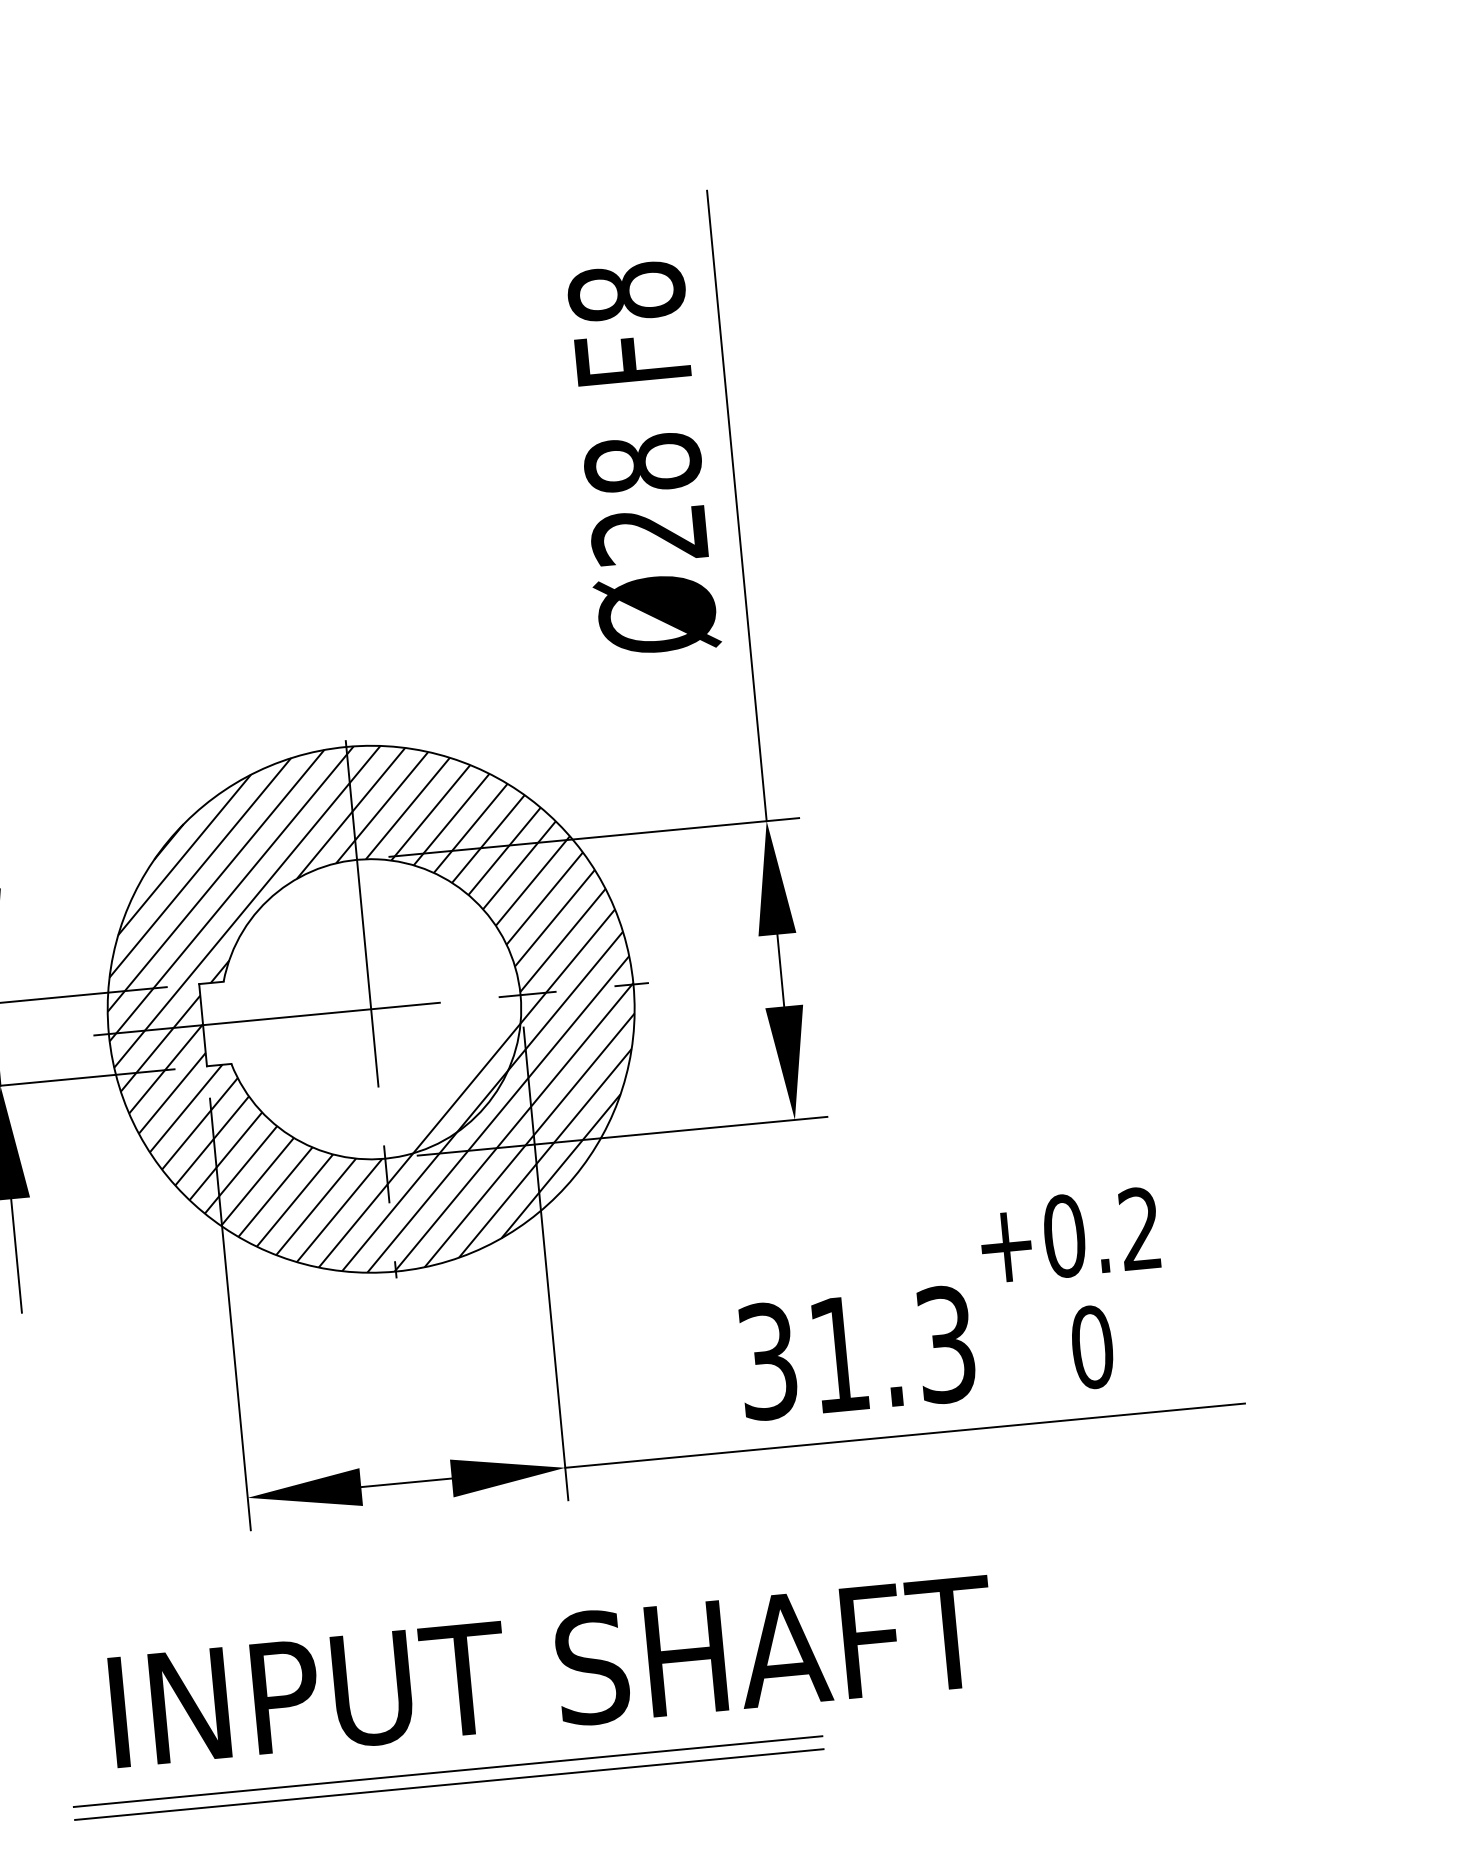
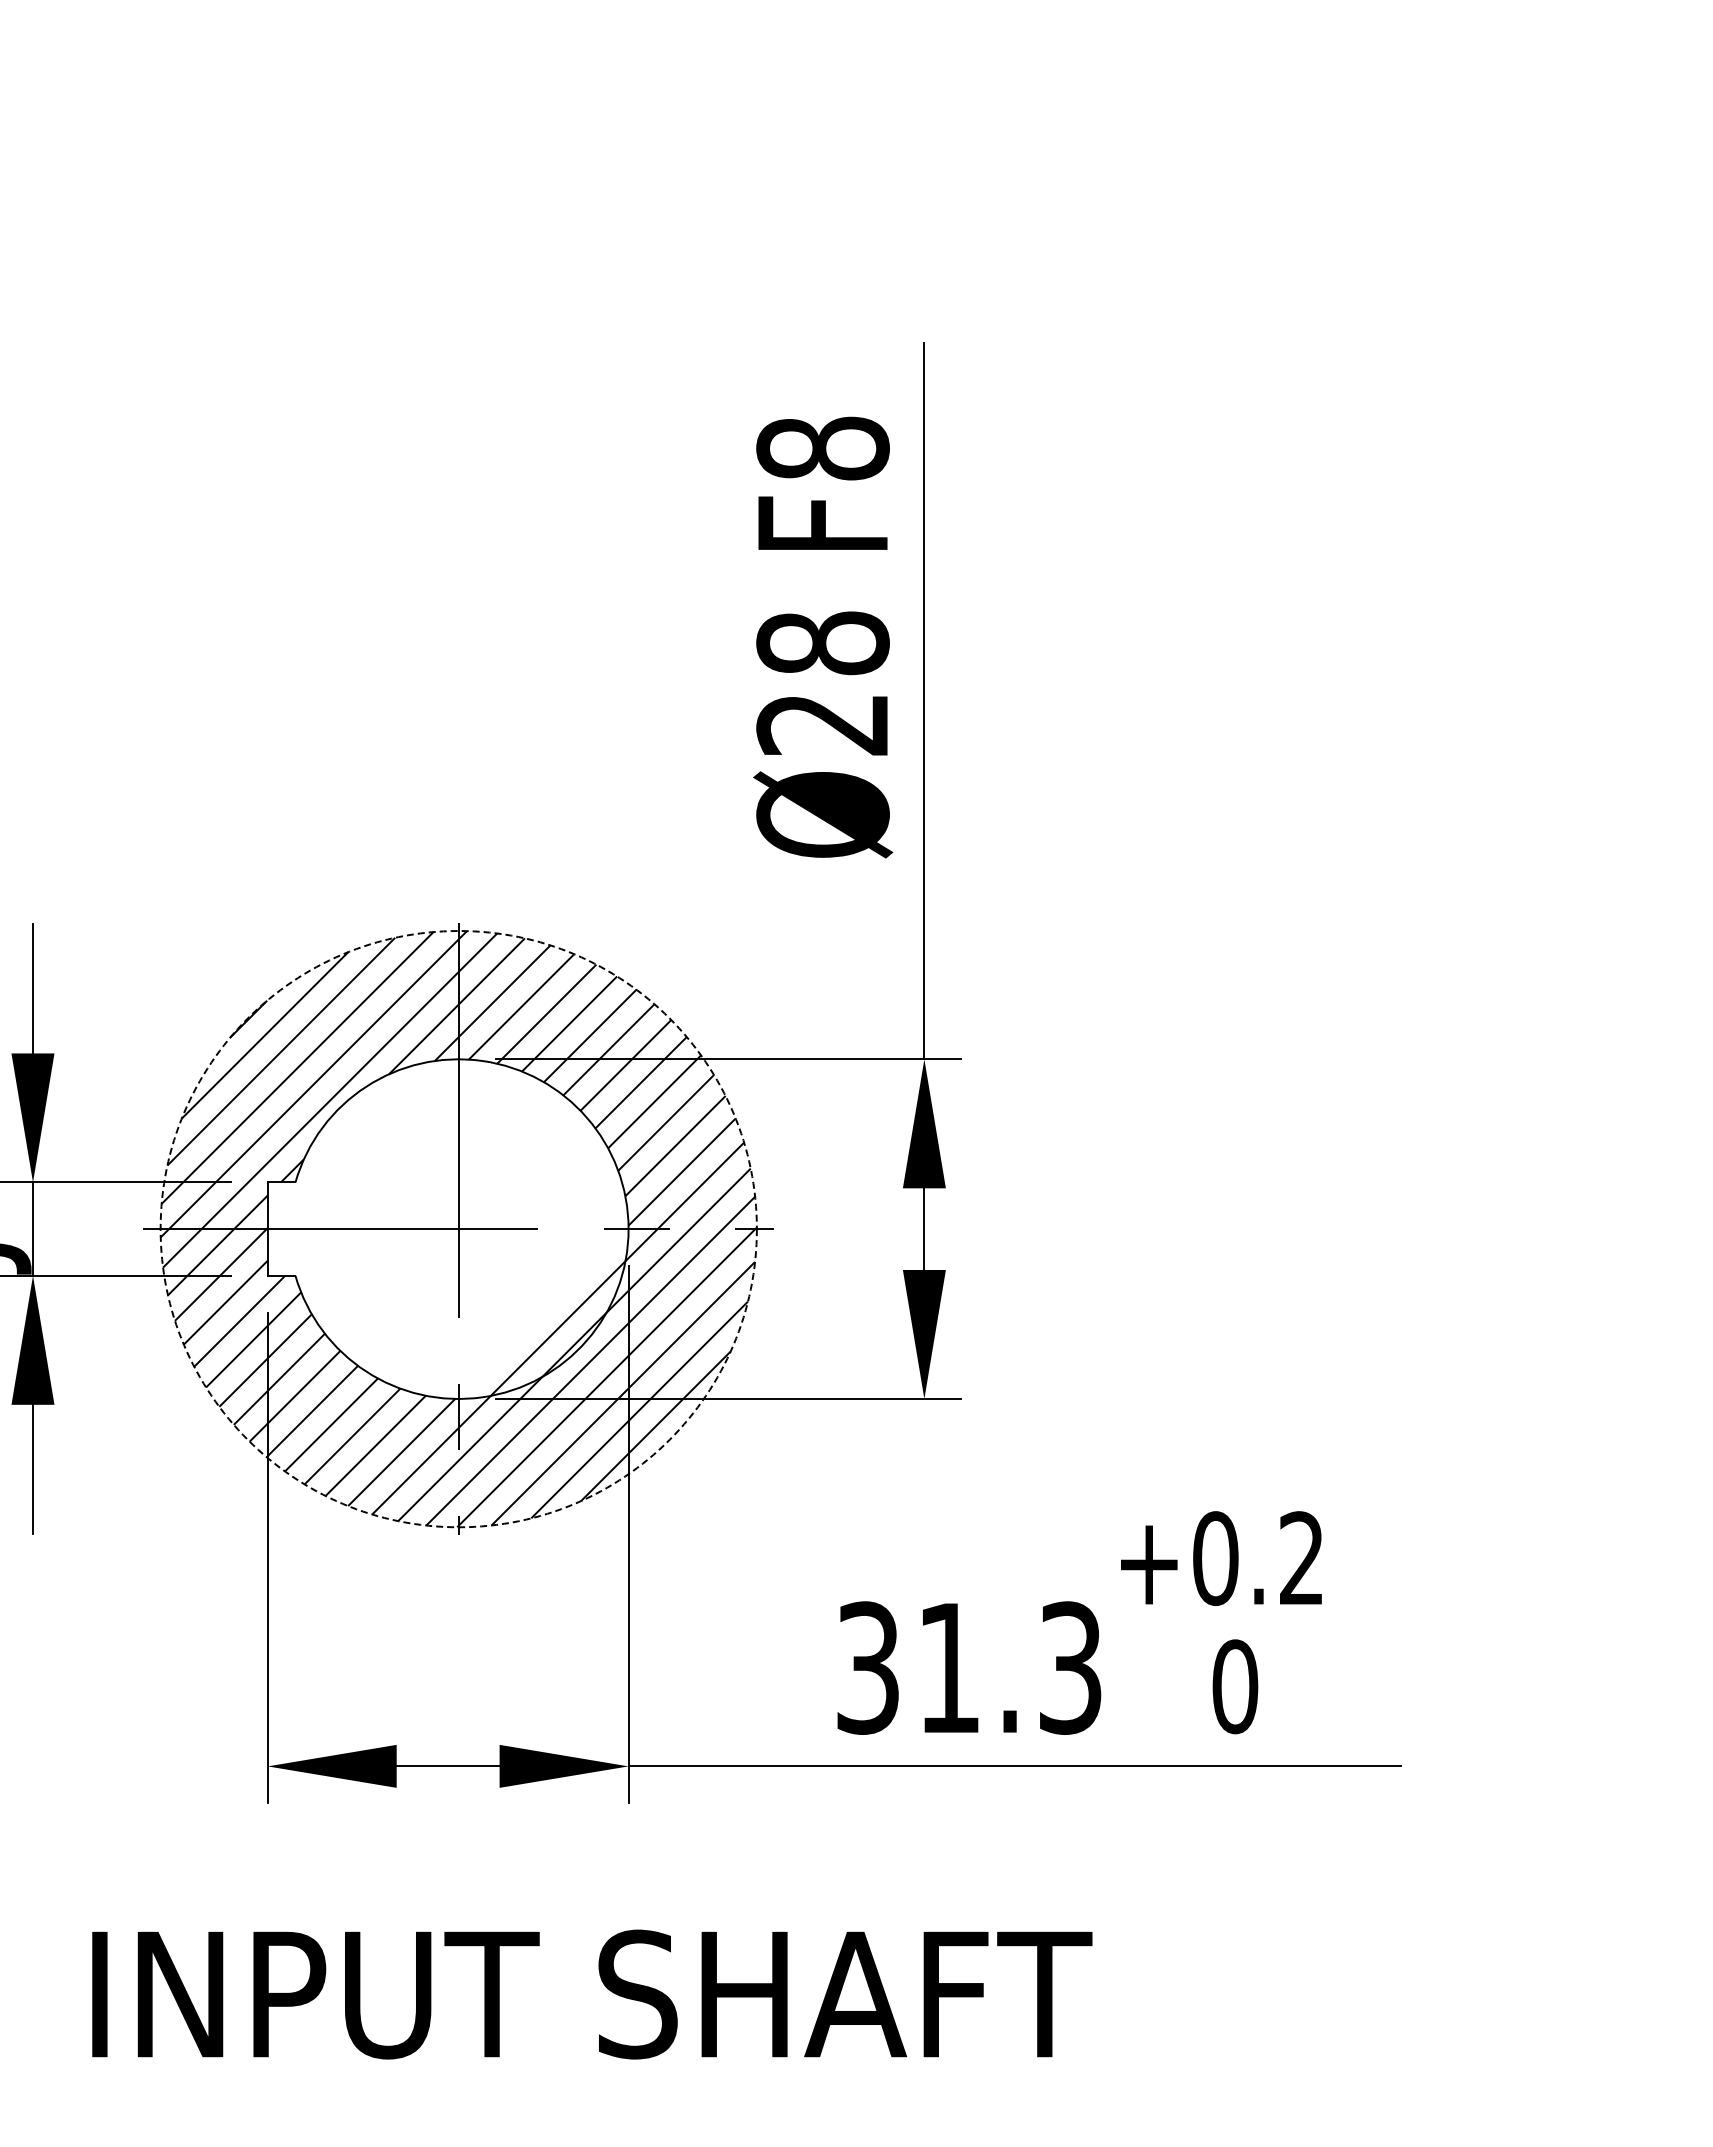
circle: (370, 1009) -> (458, 1229), solid -> dashed
line: (447, 1771) -> (463, 2096), removed
line: (449, 1784) -> (464, 2110), removed

